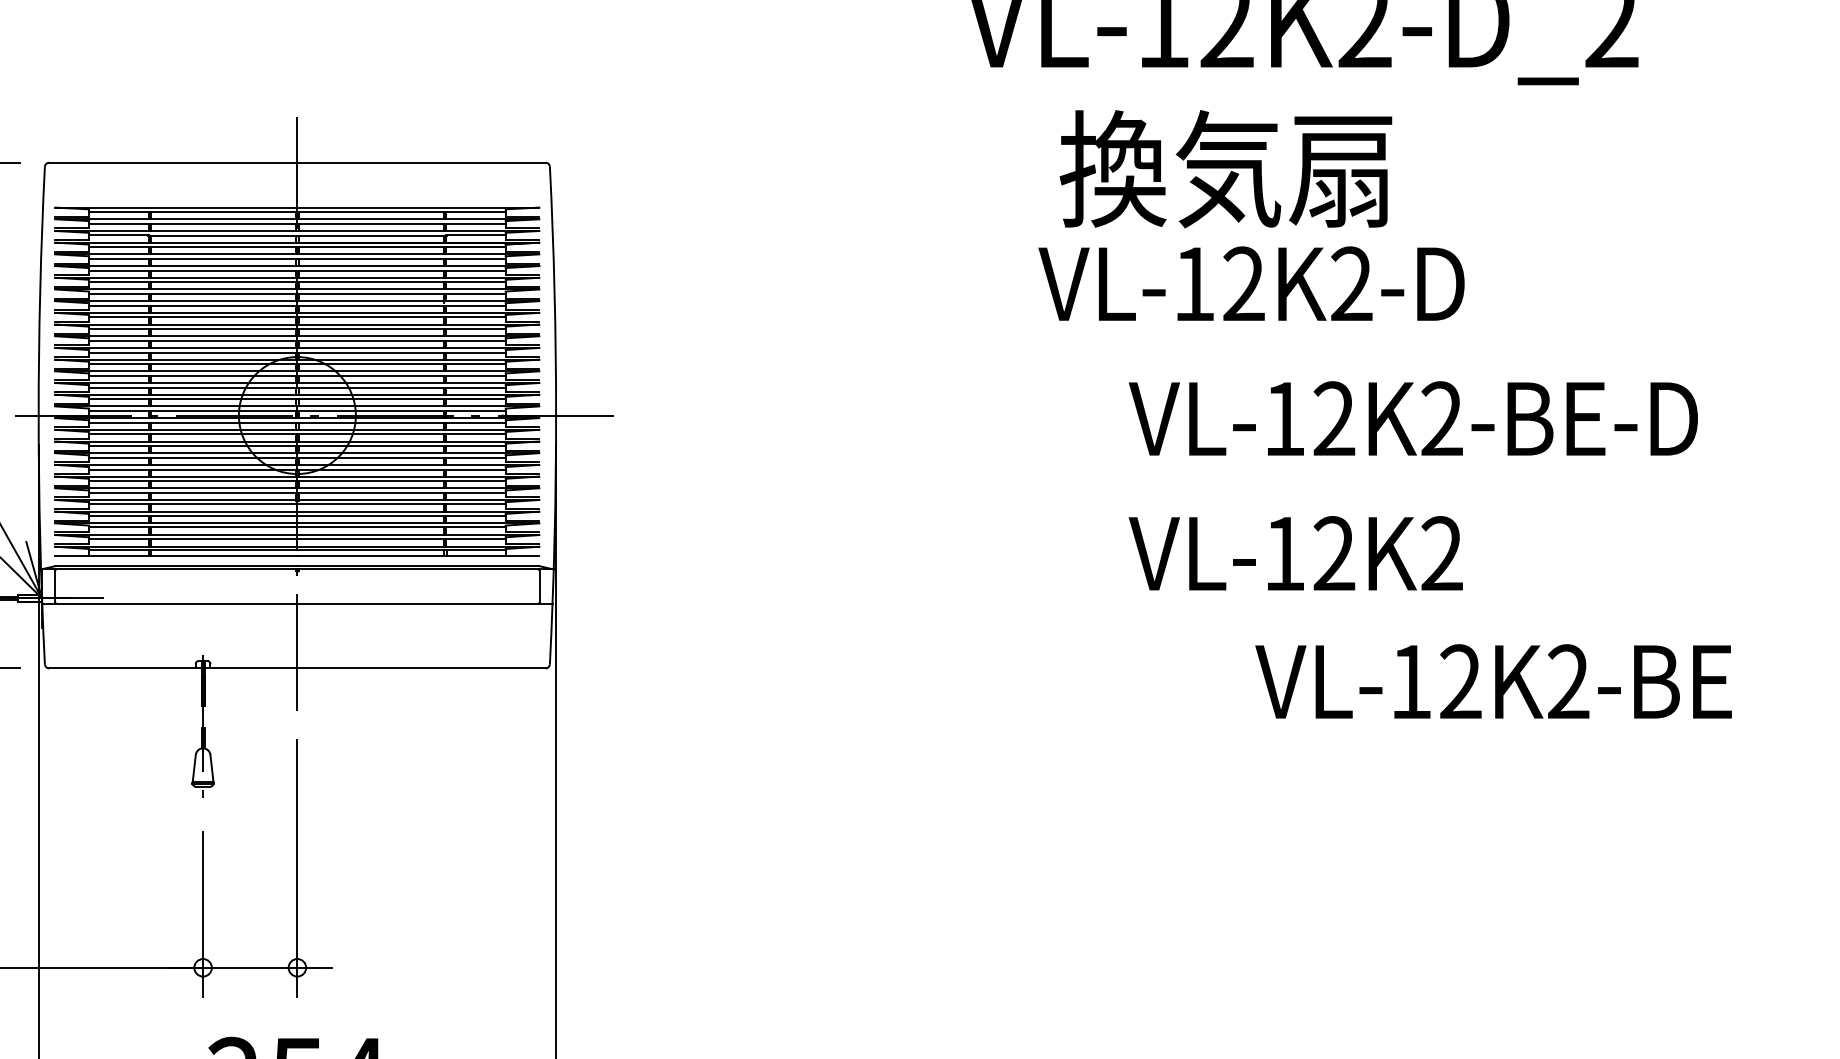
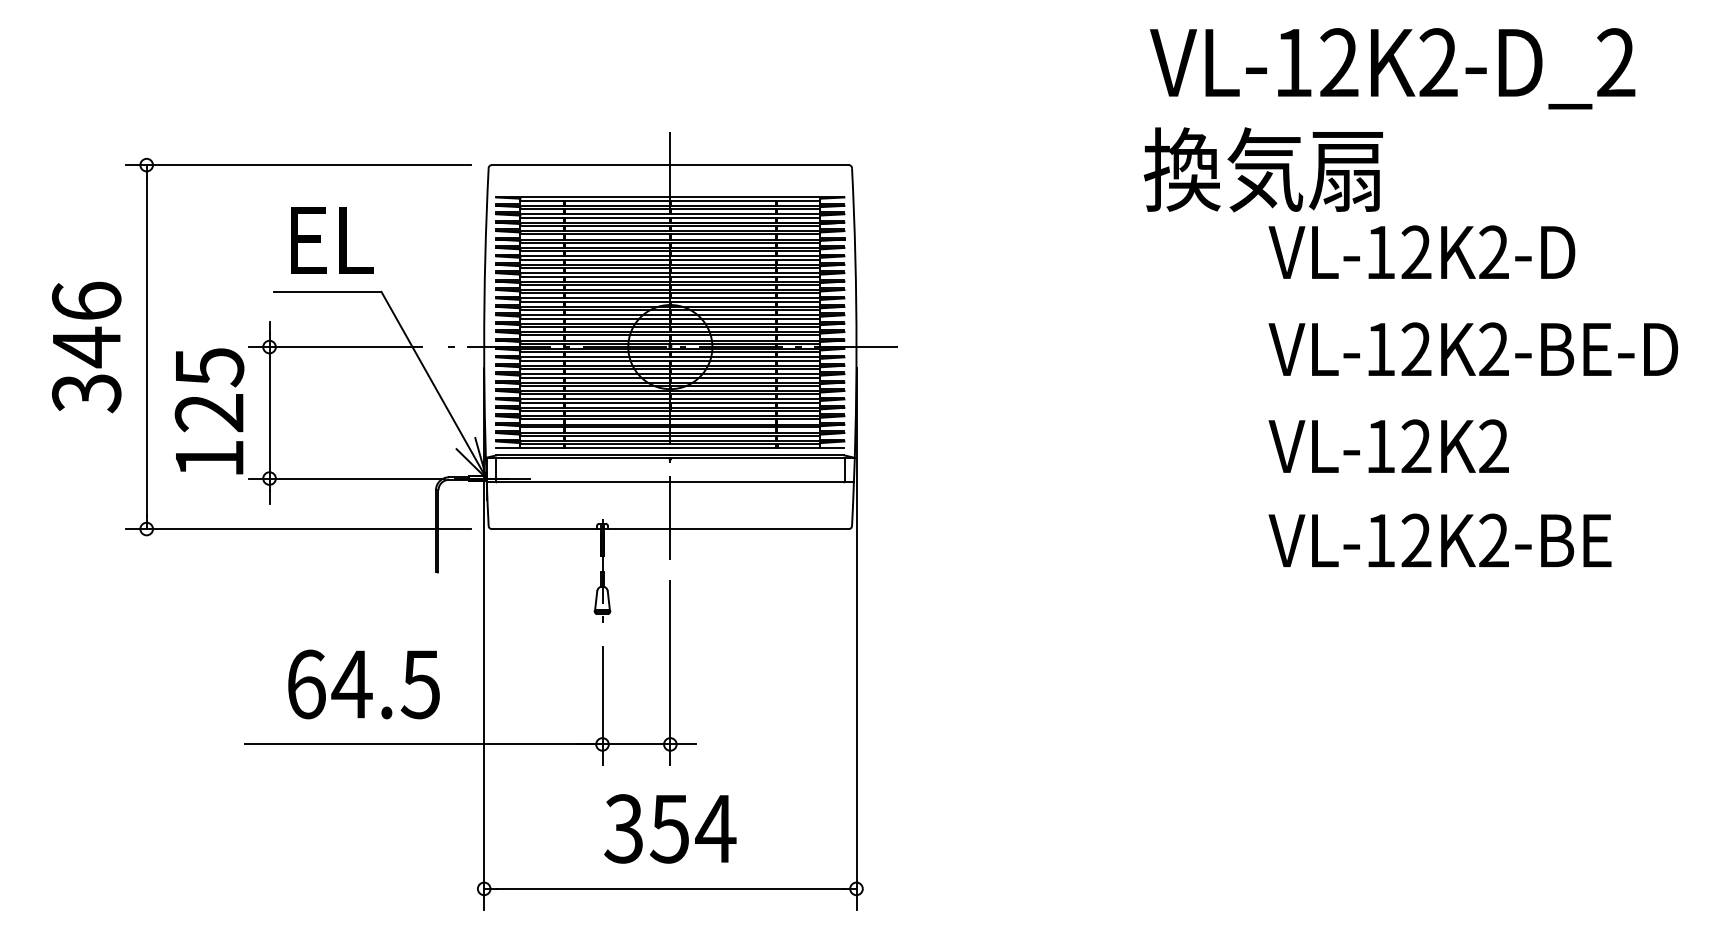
text: (1224, 168) -> (1262, 169), moved
text: (1251, 282) -> (1421, 251), moved
text: (1492, 680) -> (1439, 539), moved

